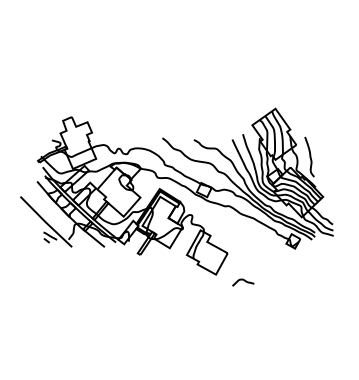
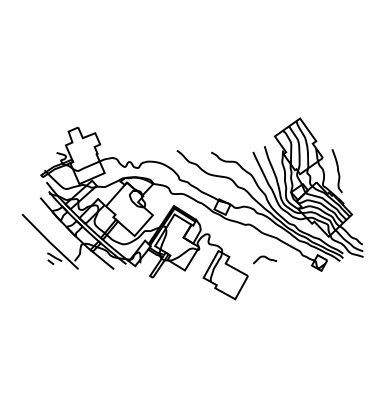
curve: (243, 281) -> (265, 258), moved

